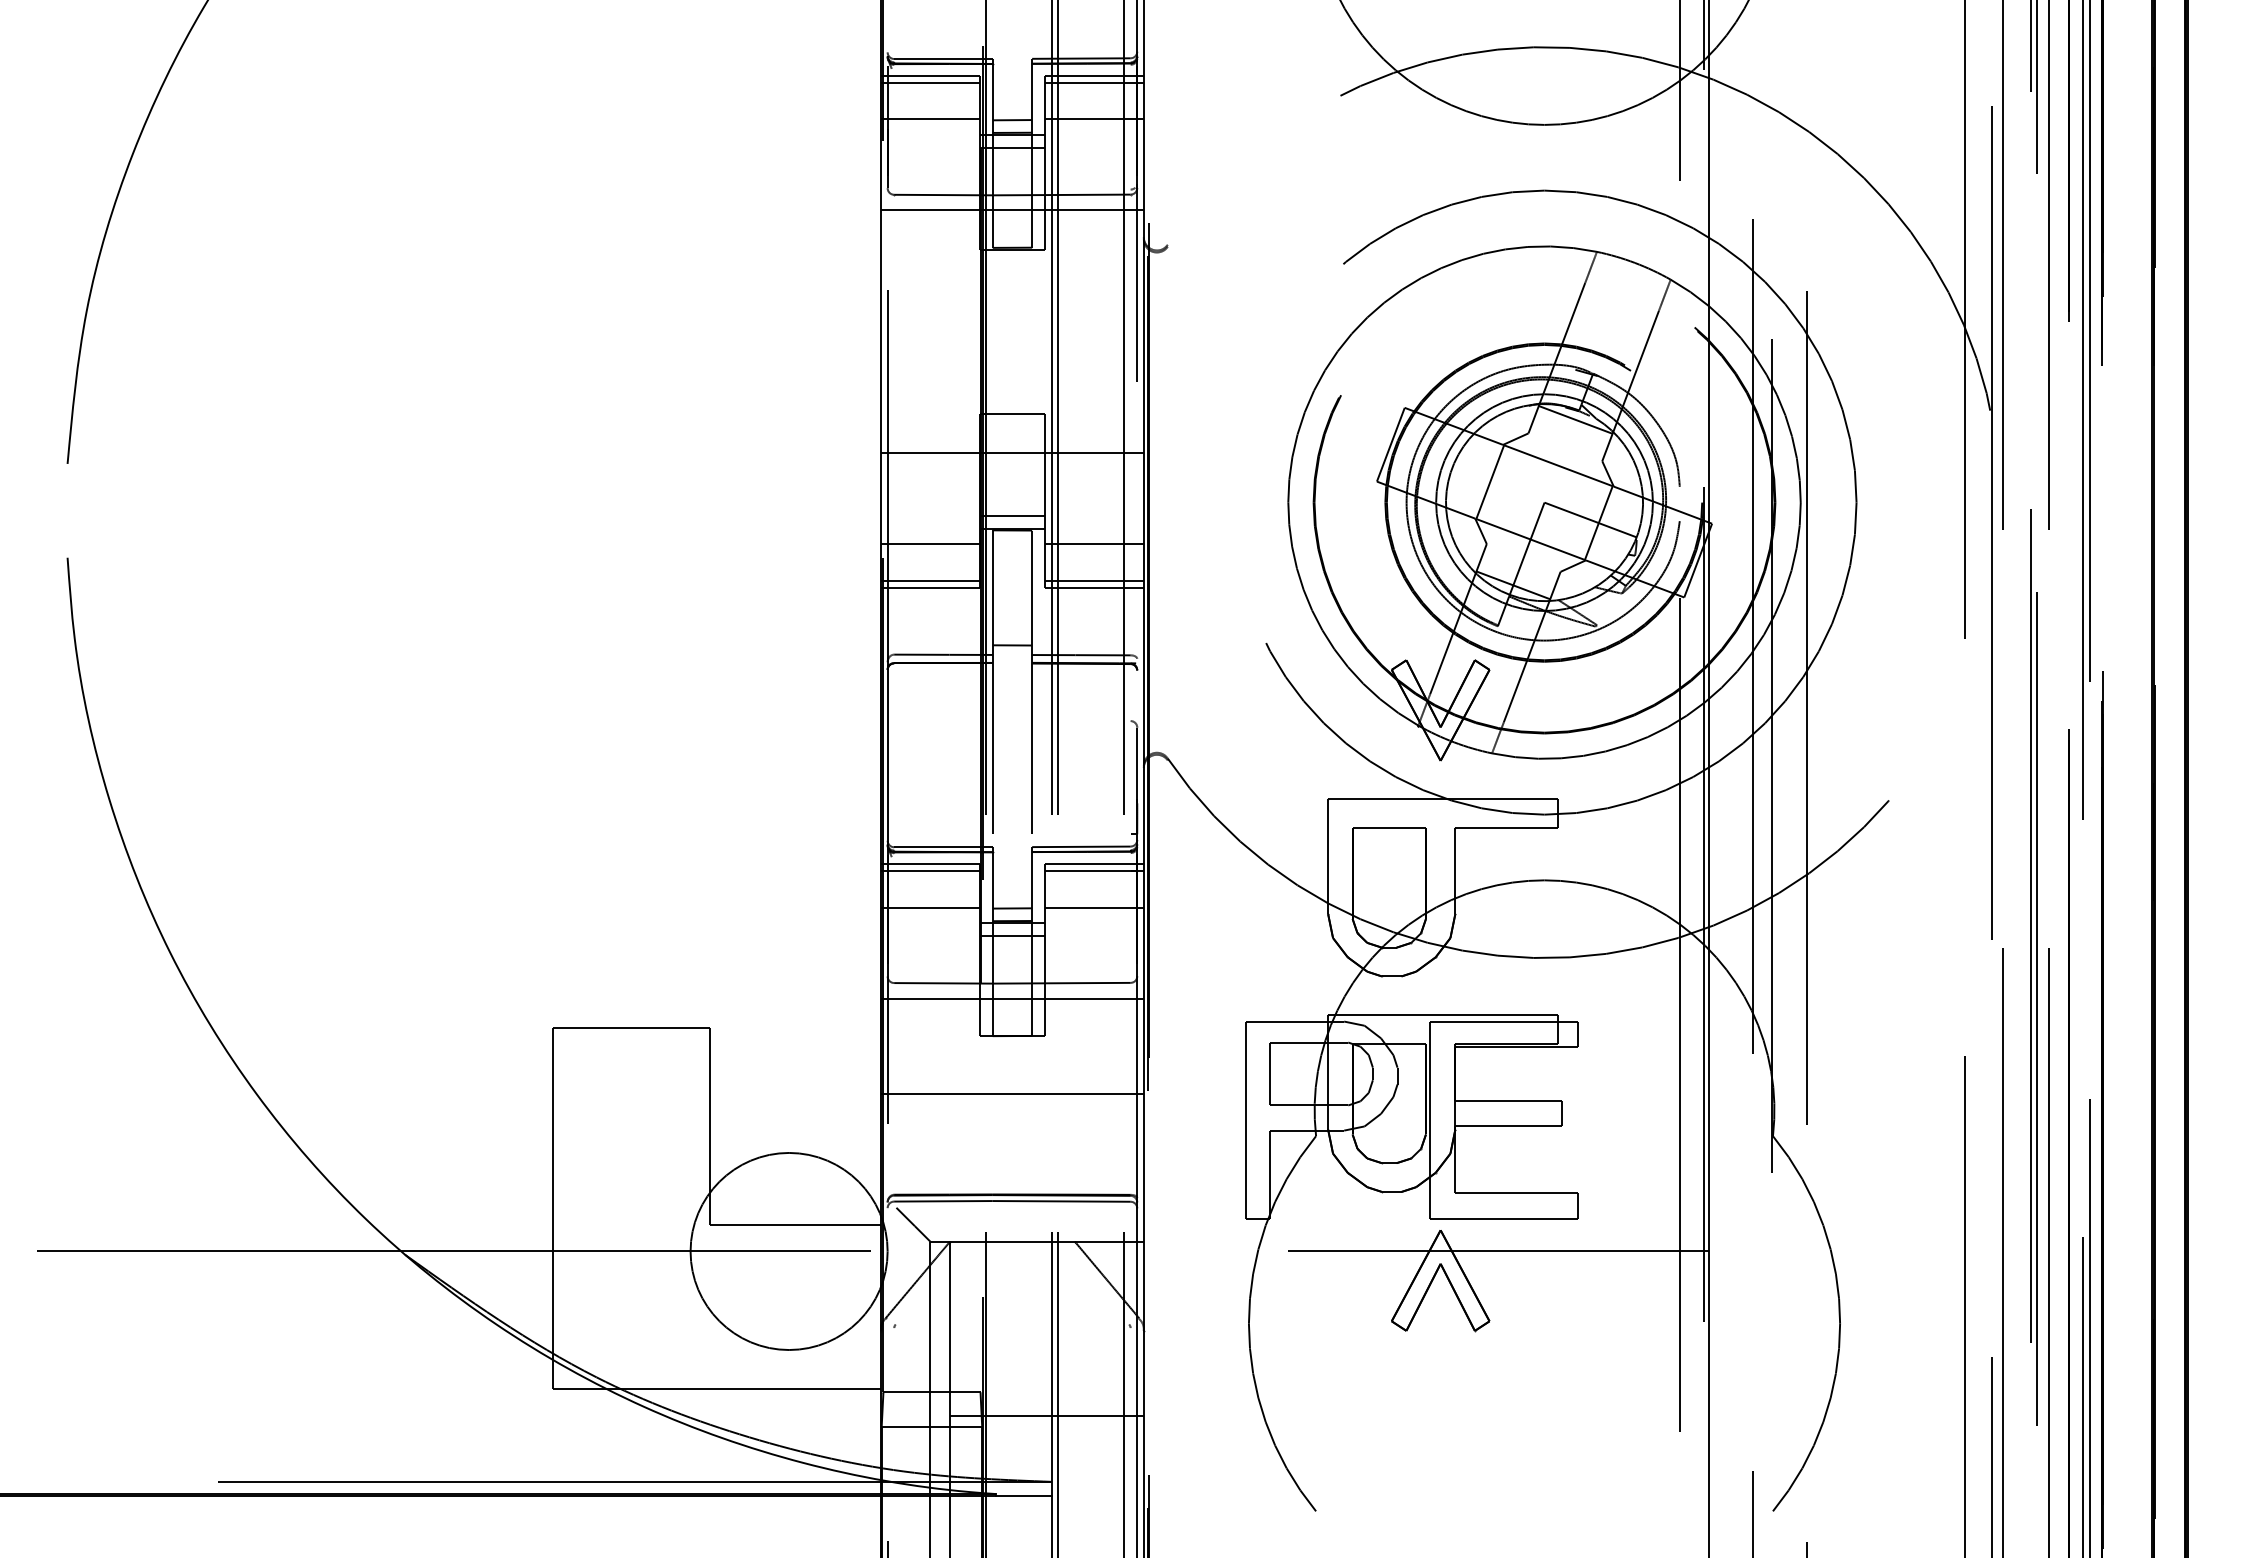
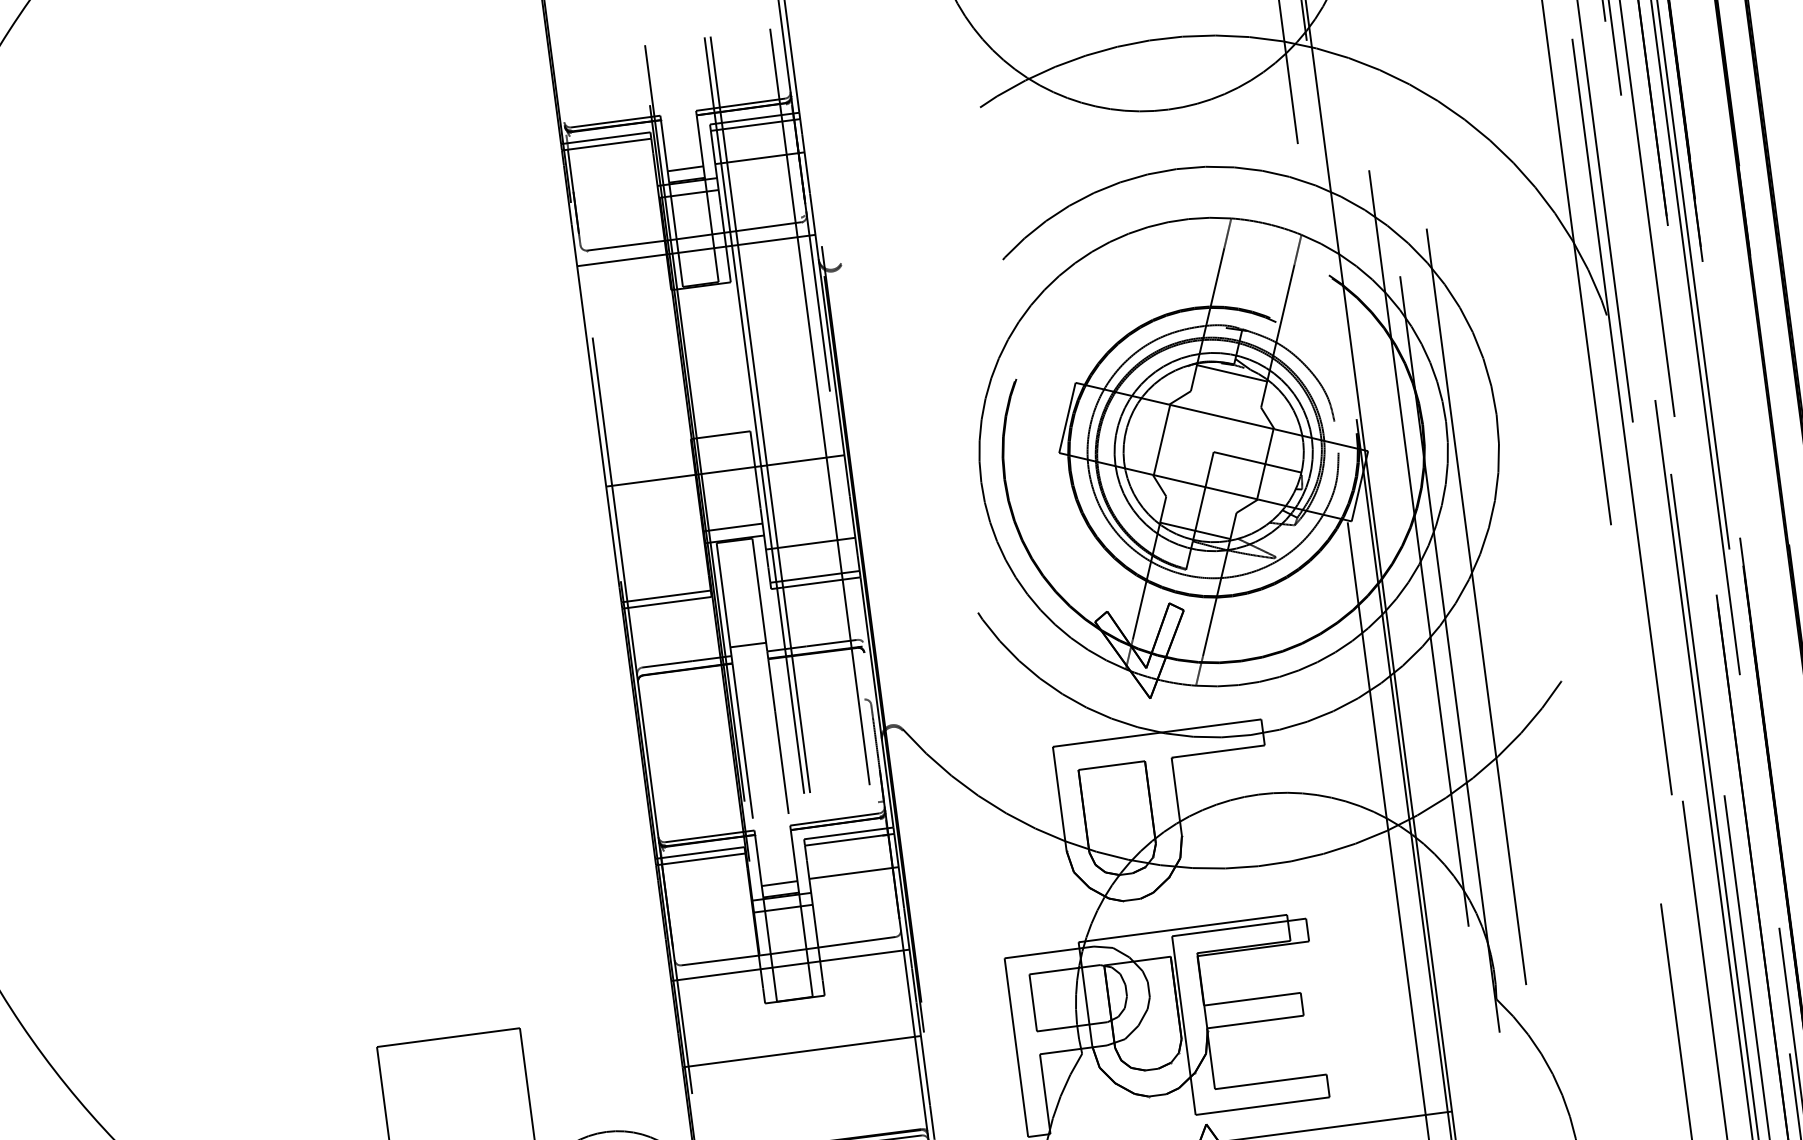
line: (930, 119) -> (611, 177), removed
line: (930, 544) -> (661, 563), removed
line: (930, 907) -> (705, 892), removed

